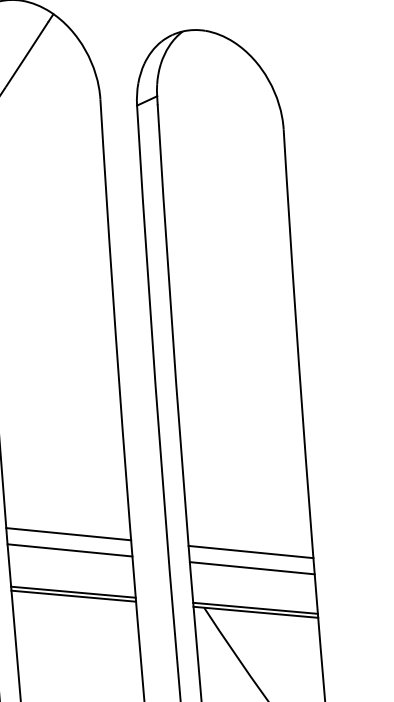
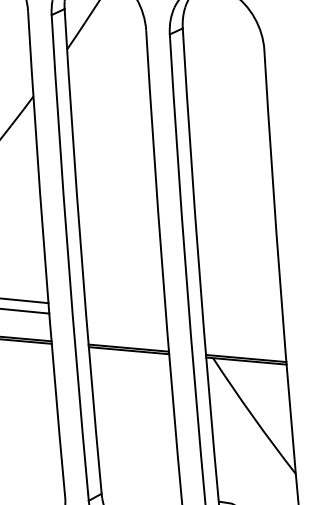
line: (68, 533) -> (125, 310), removed
line: (69, 550) -> (126, 321), removed
line: (251, 552) -> (243, 322), removed
line: (251, 567) -> (243, 332), removed

